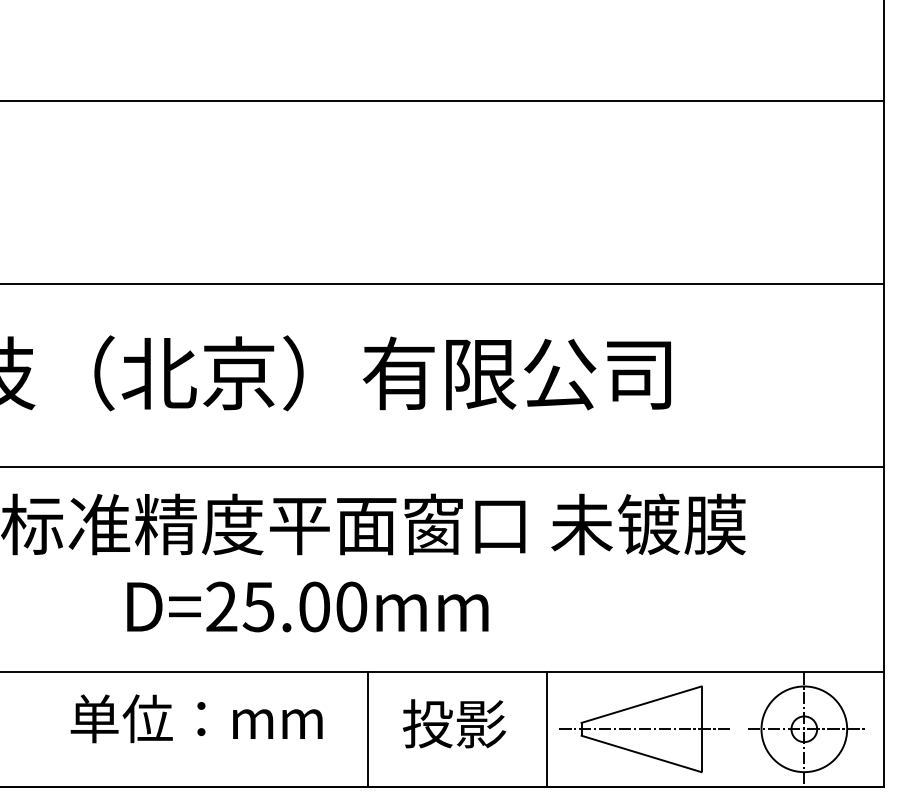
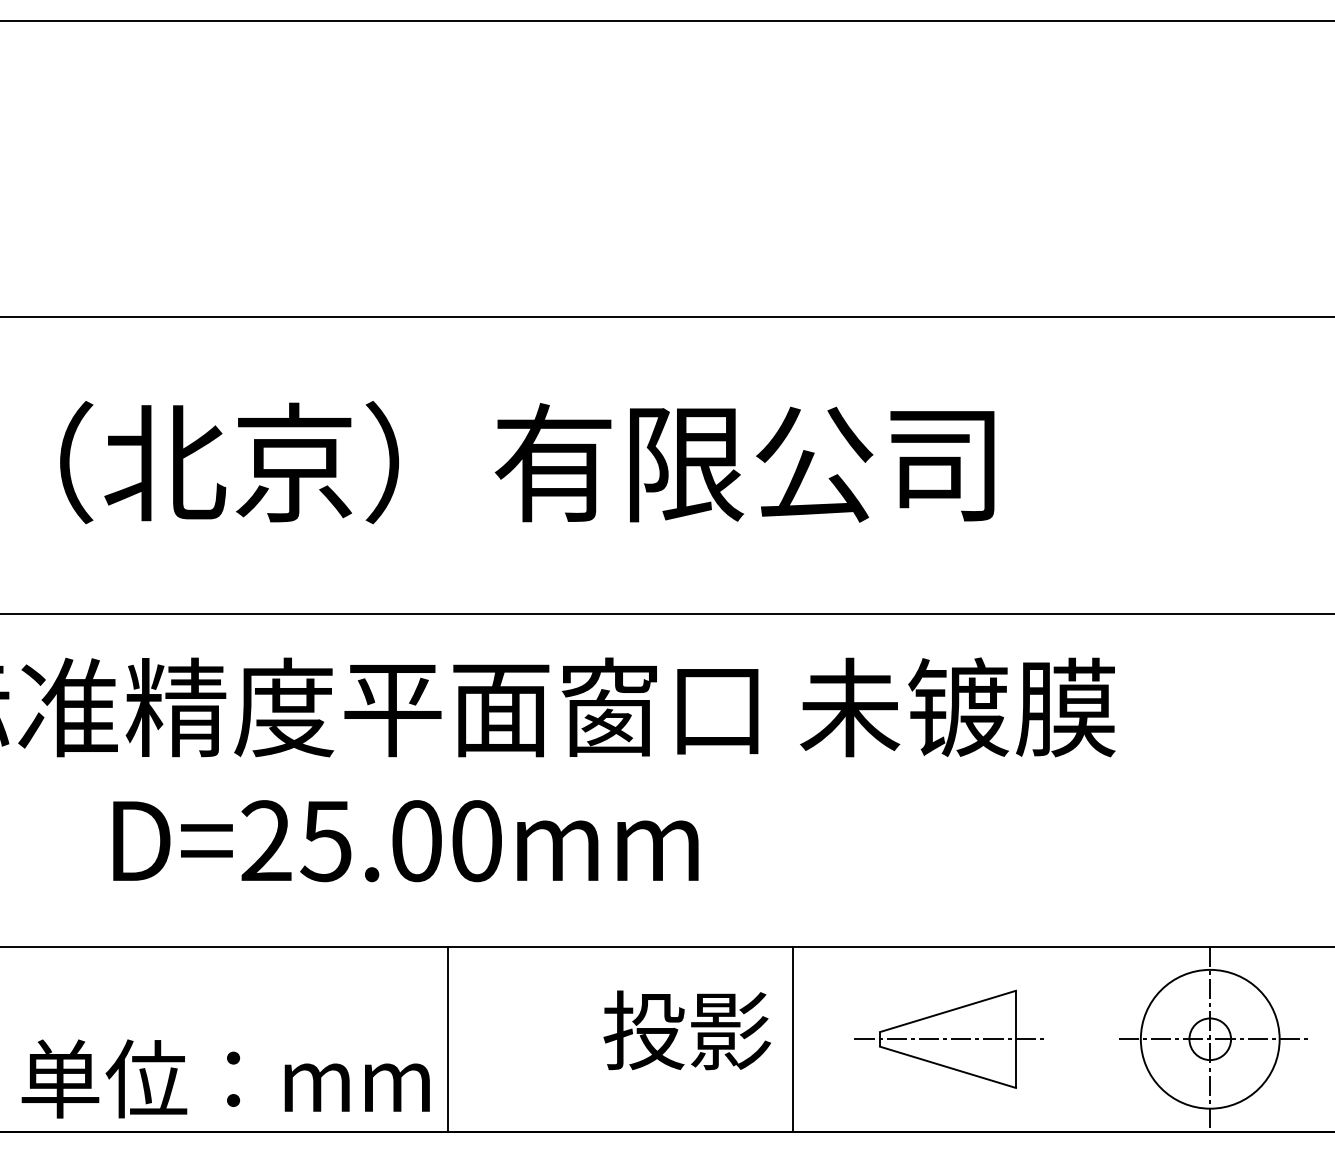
text: (196, 718) -> (225, 1078), moved
text: (454, 723) -> (687, 1029), moved
line: (368, 729) -> (449, 1039), moved
part: (644, 729) -> (951, 1039), size x0.7

